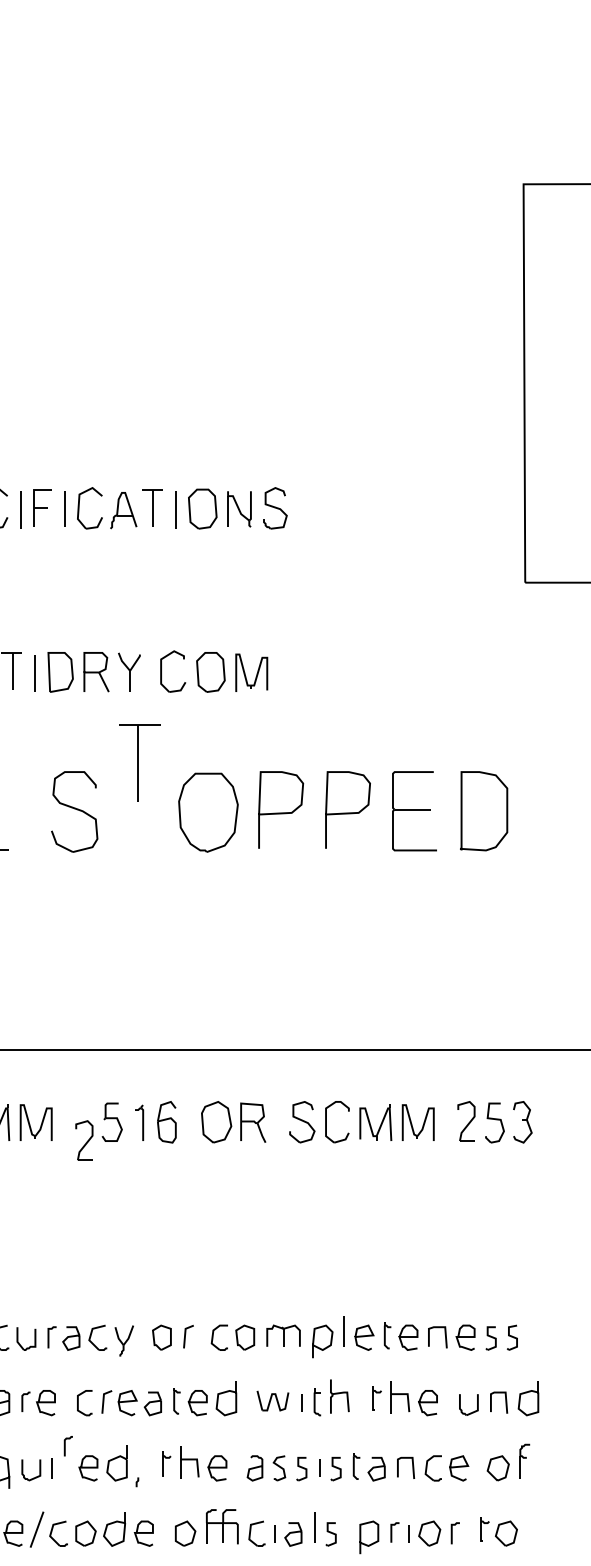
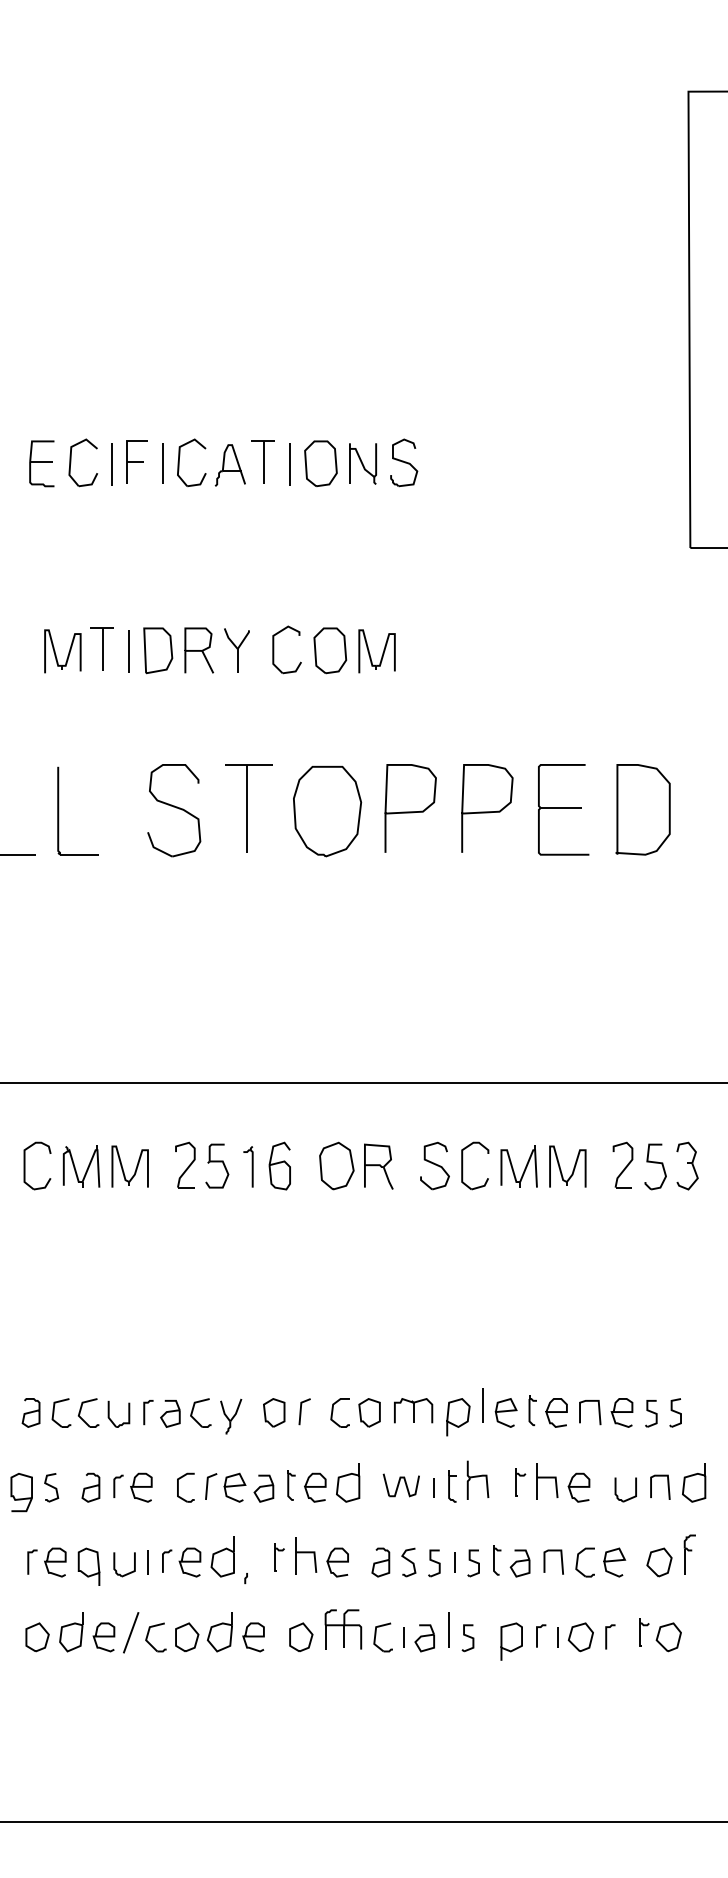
part: (139, 762) -> (248, 808), moved
part: (84, 1140) -> (185, 1164), moved
curve: (65, 1445) -> (163, 1560), moved

